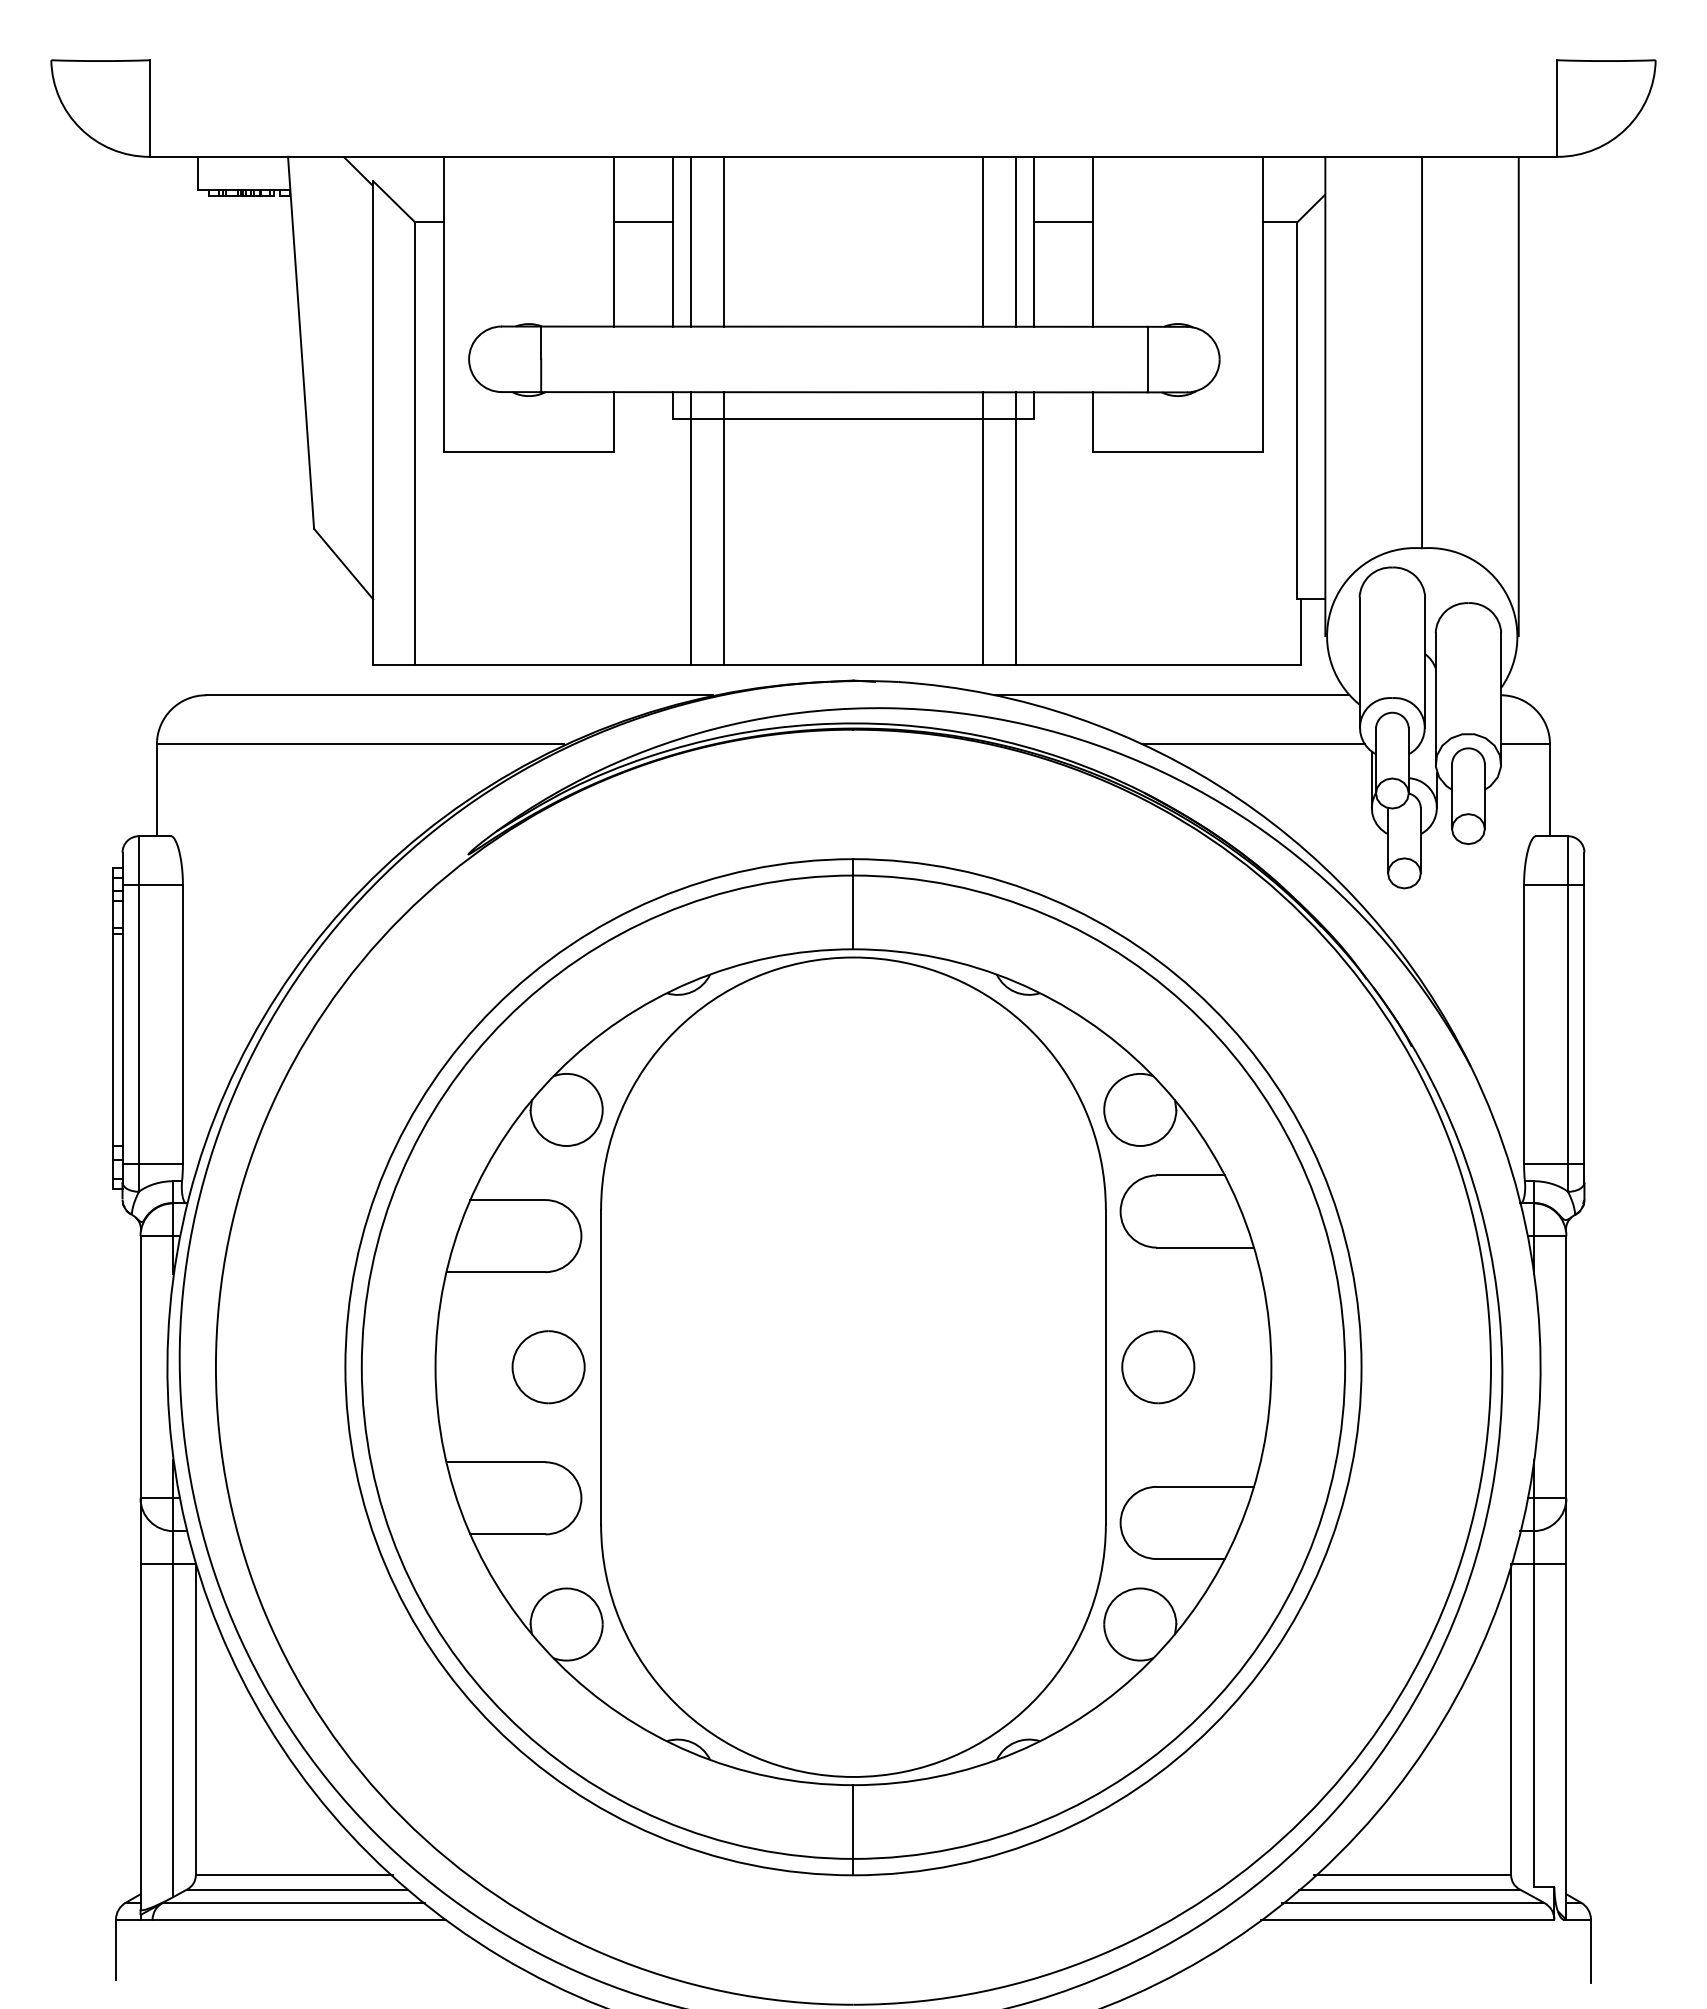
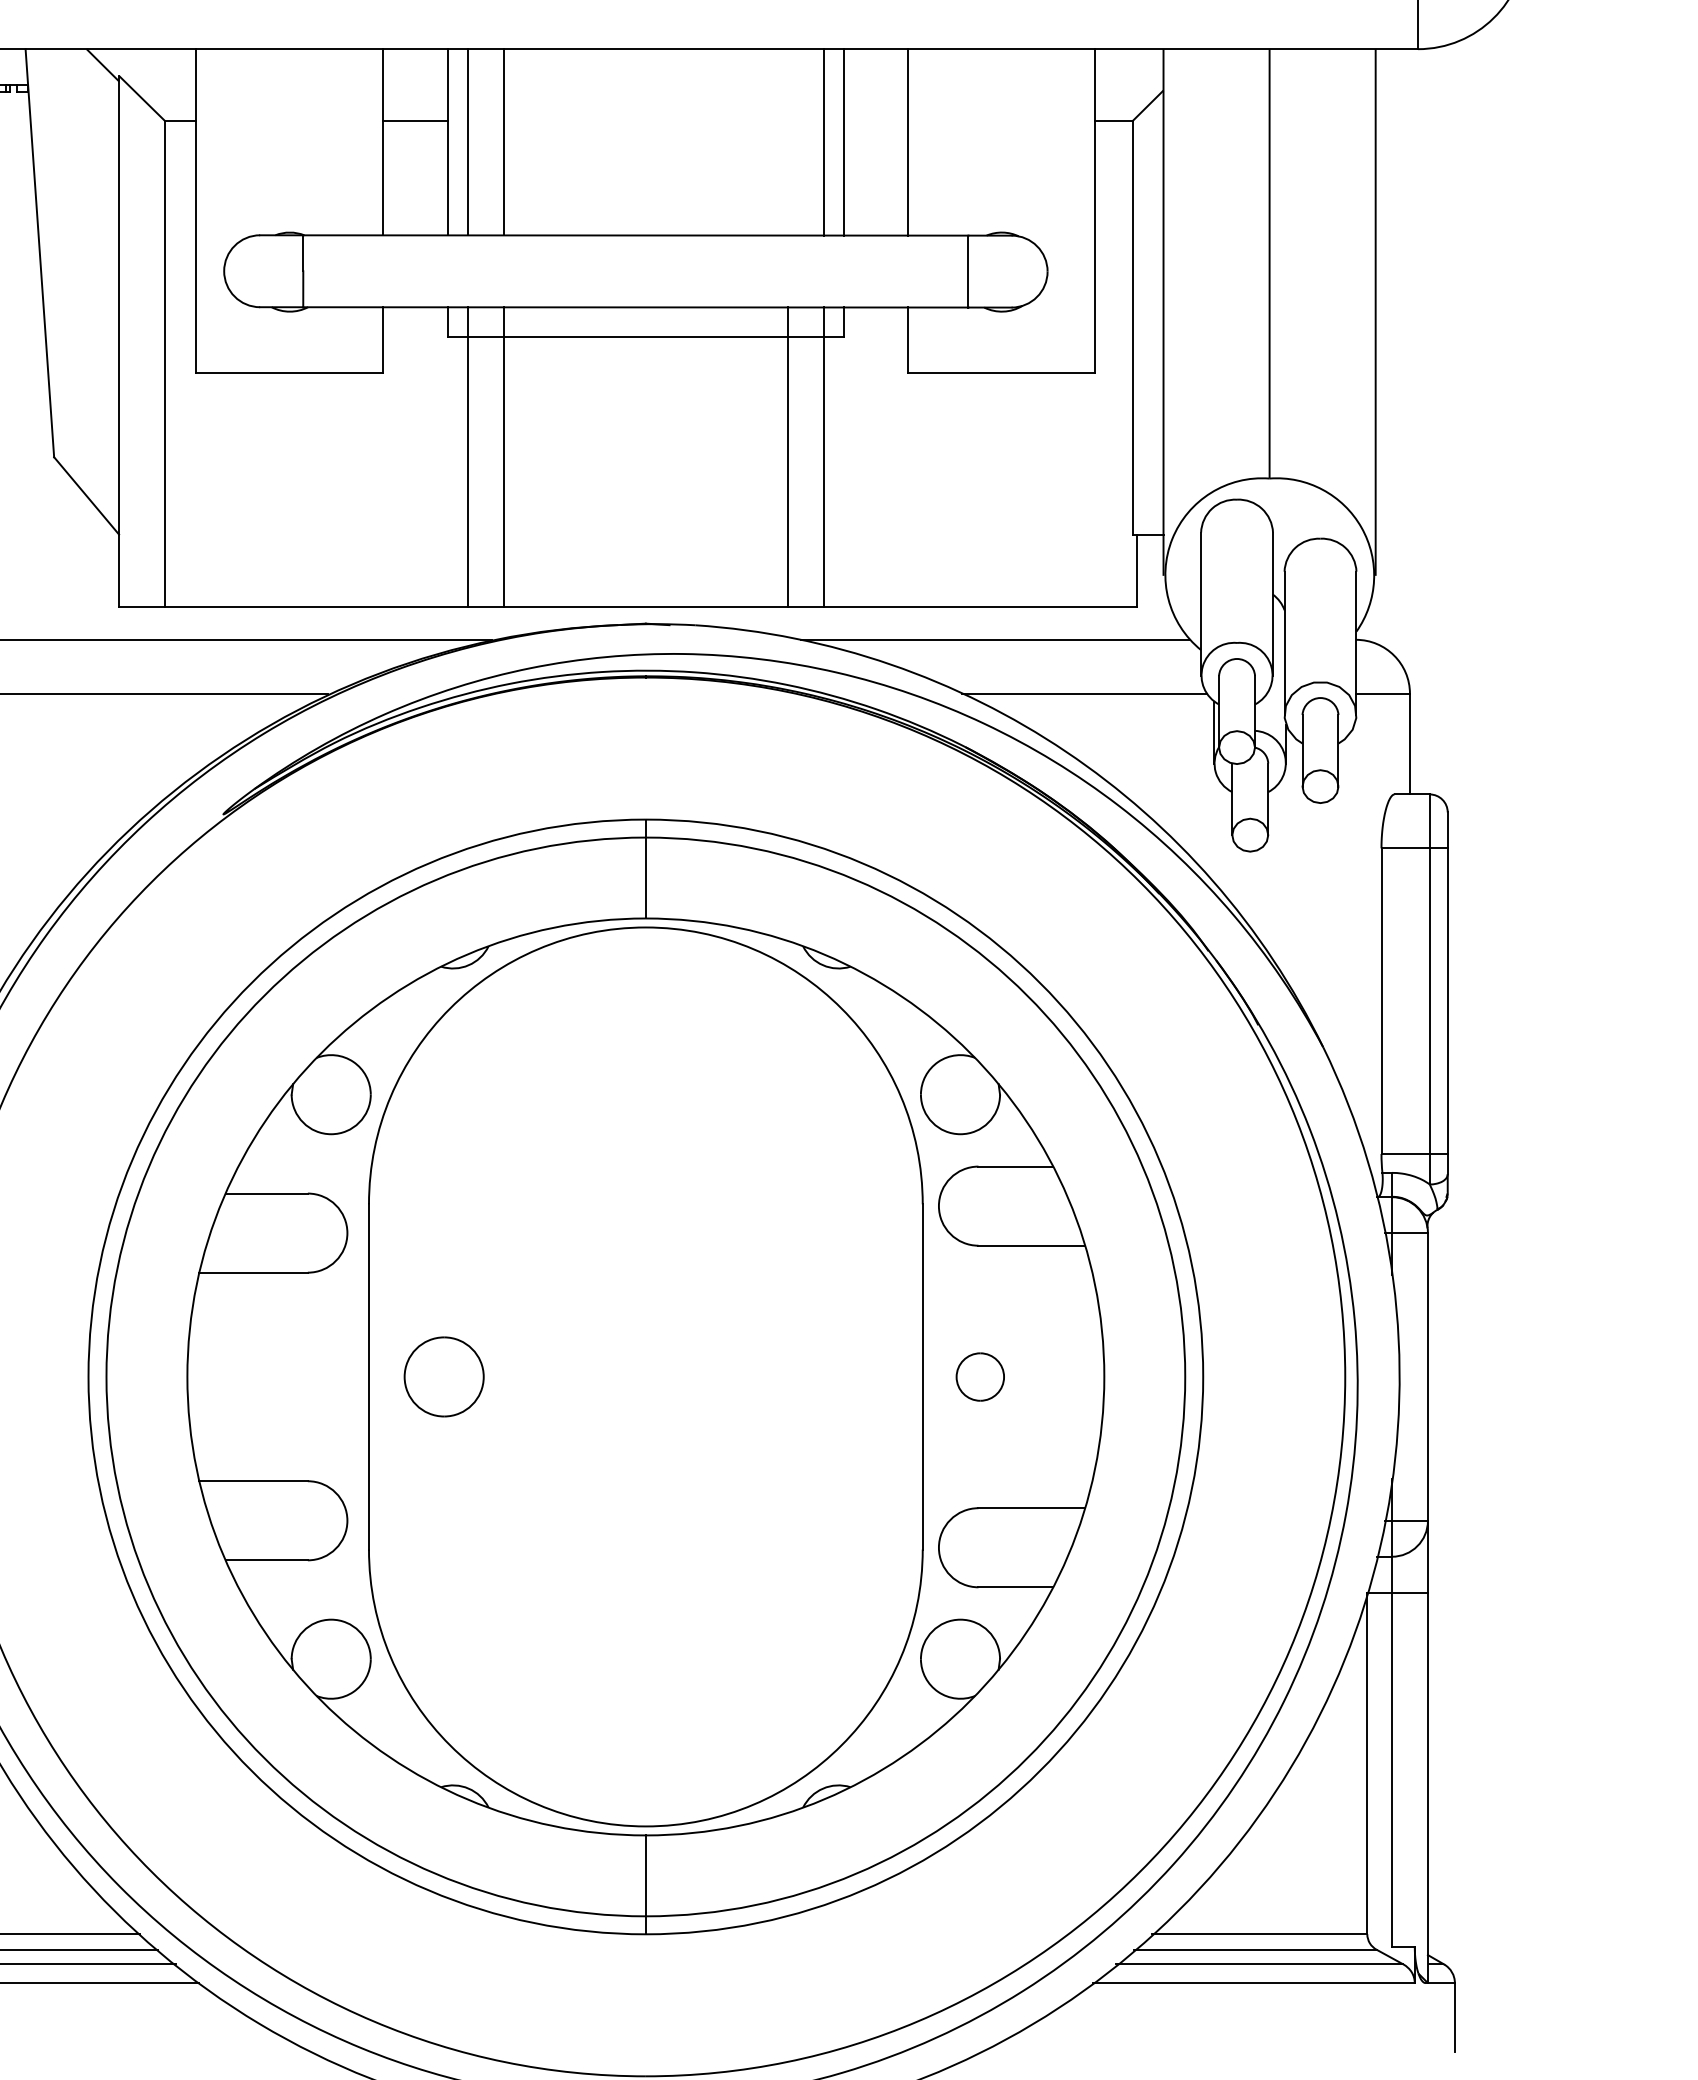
line: (1062, 222) -> (875, 121), removed
line: (982, 241) -> (787, 142), removed
part: (548, 1367) -> (444, 1377), moved
part: (1158, 1367) -> (980, 1377), size x0.6

